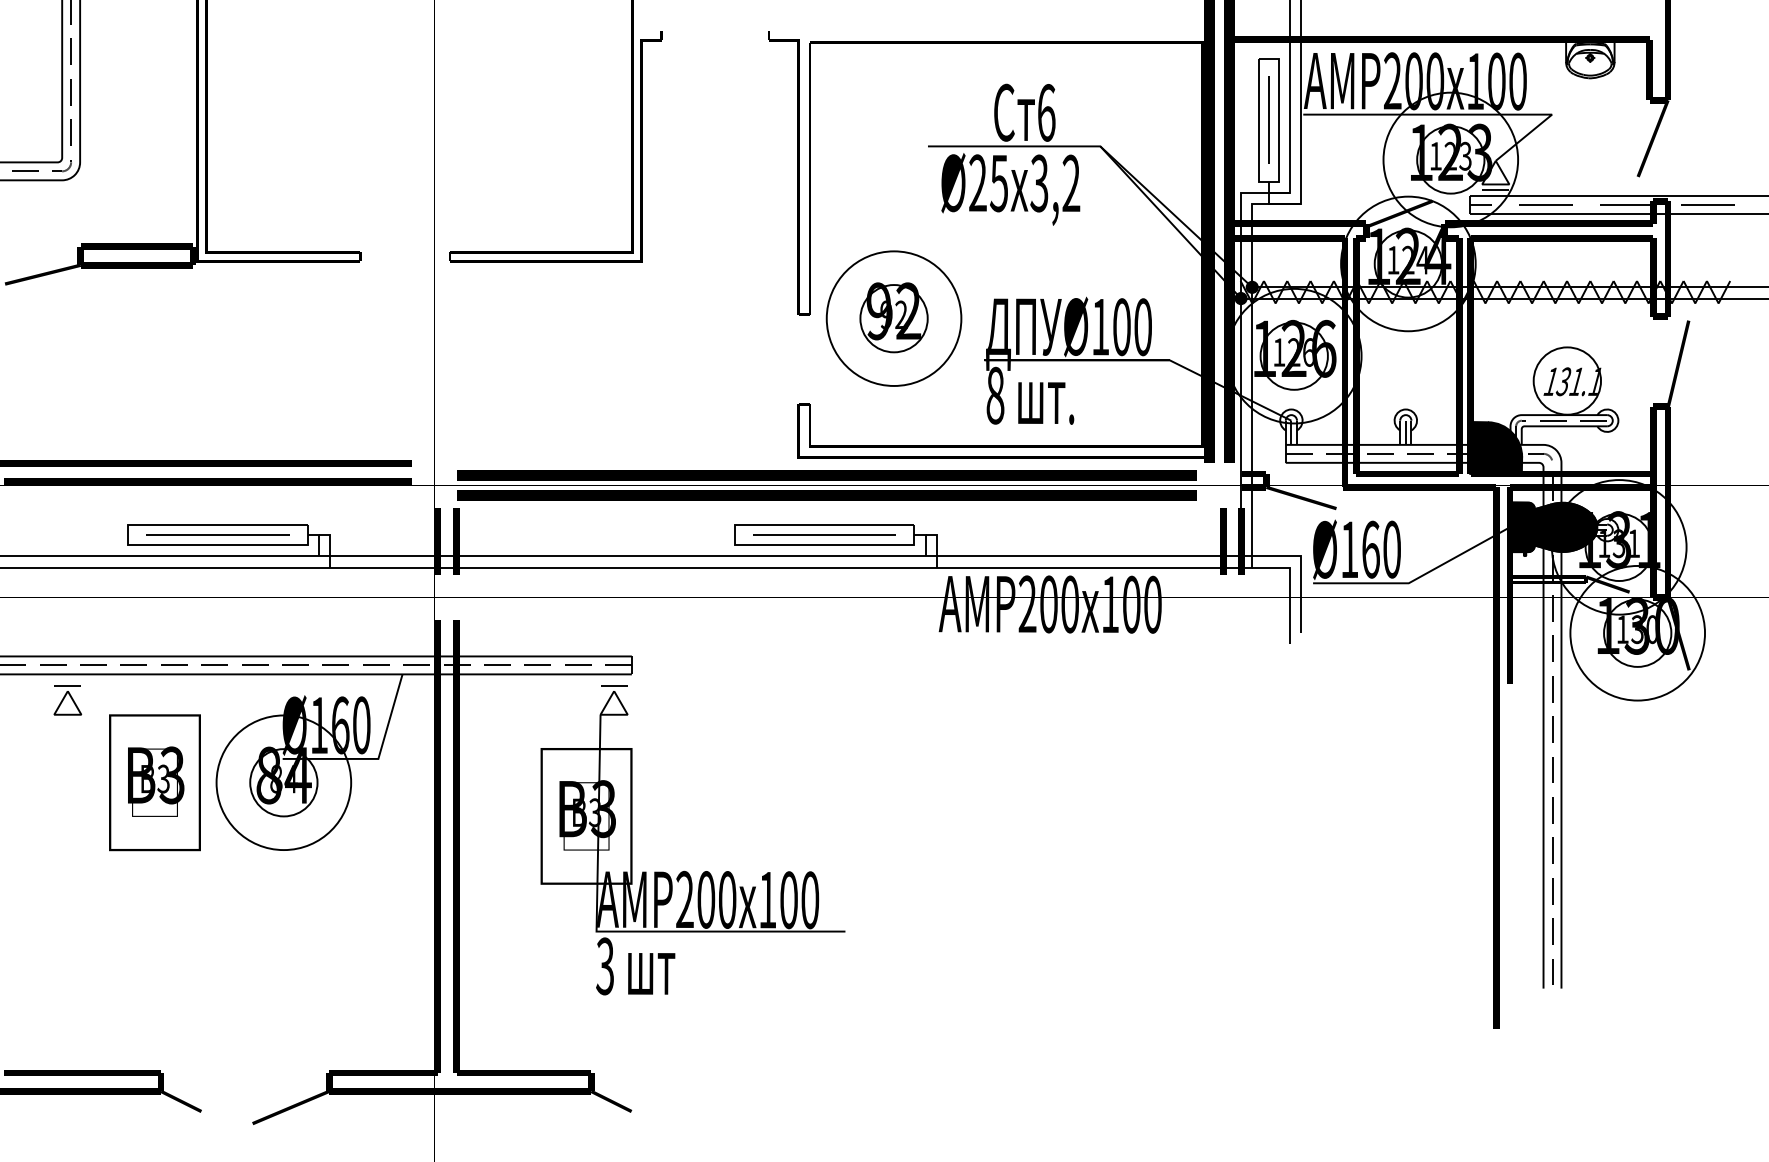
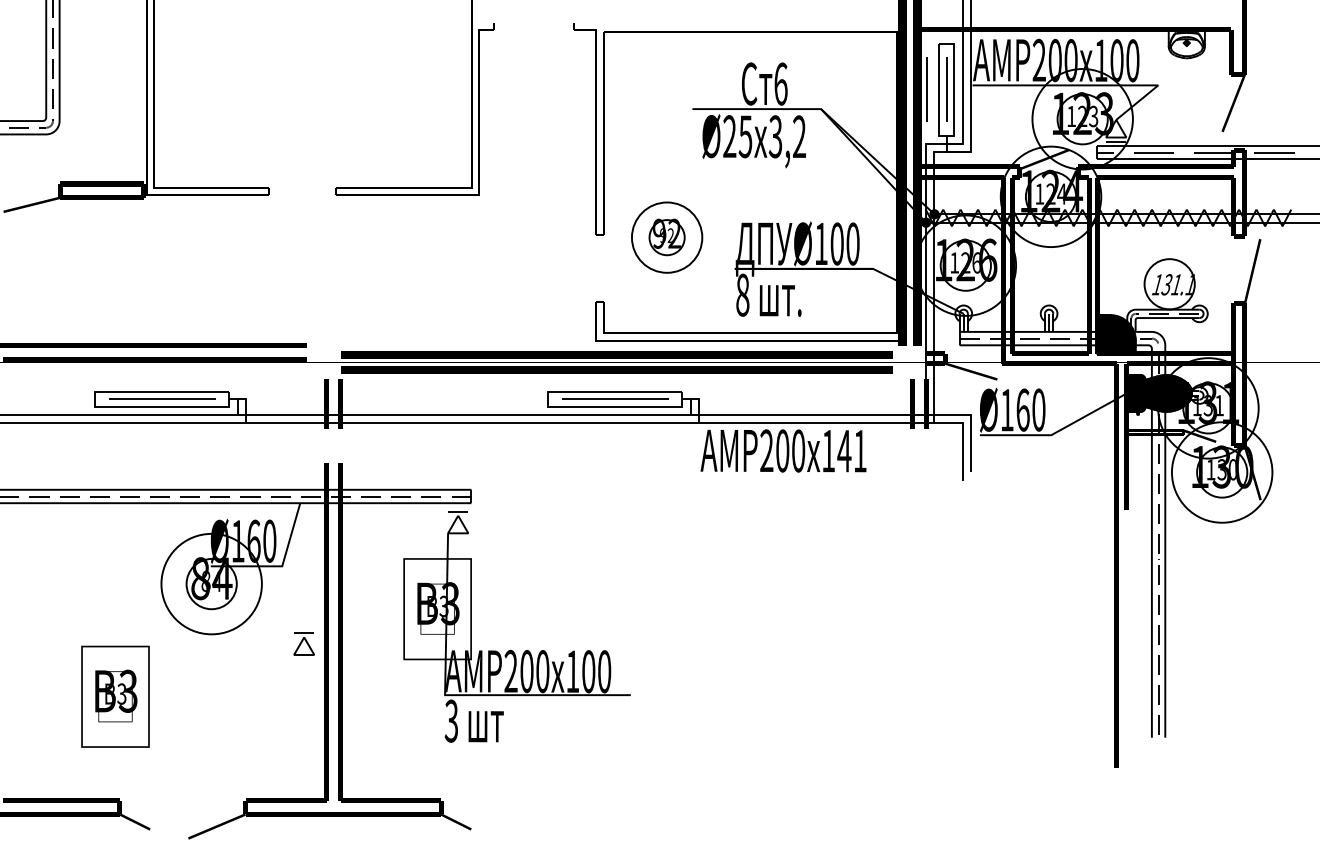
line: (1241, 119) -> (926, 89), added
part: (893, 318) -> (666, 237), size x0.7
text: (1141, 604) -> (851, 451), 100 -> 141
part: (67, 700) -> (303, 644), moved
part: (154, 782) -> (115, 696), moved

